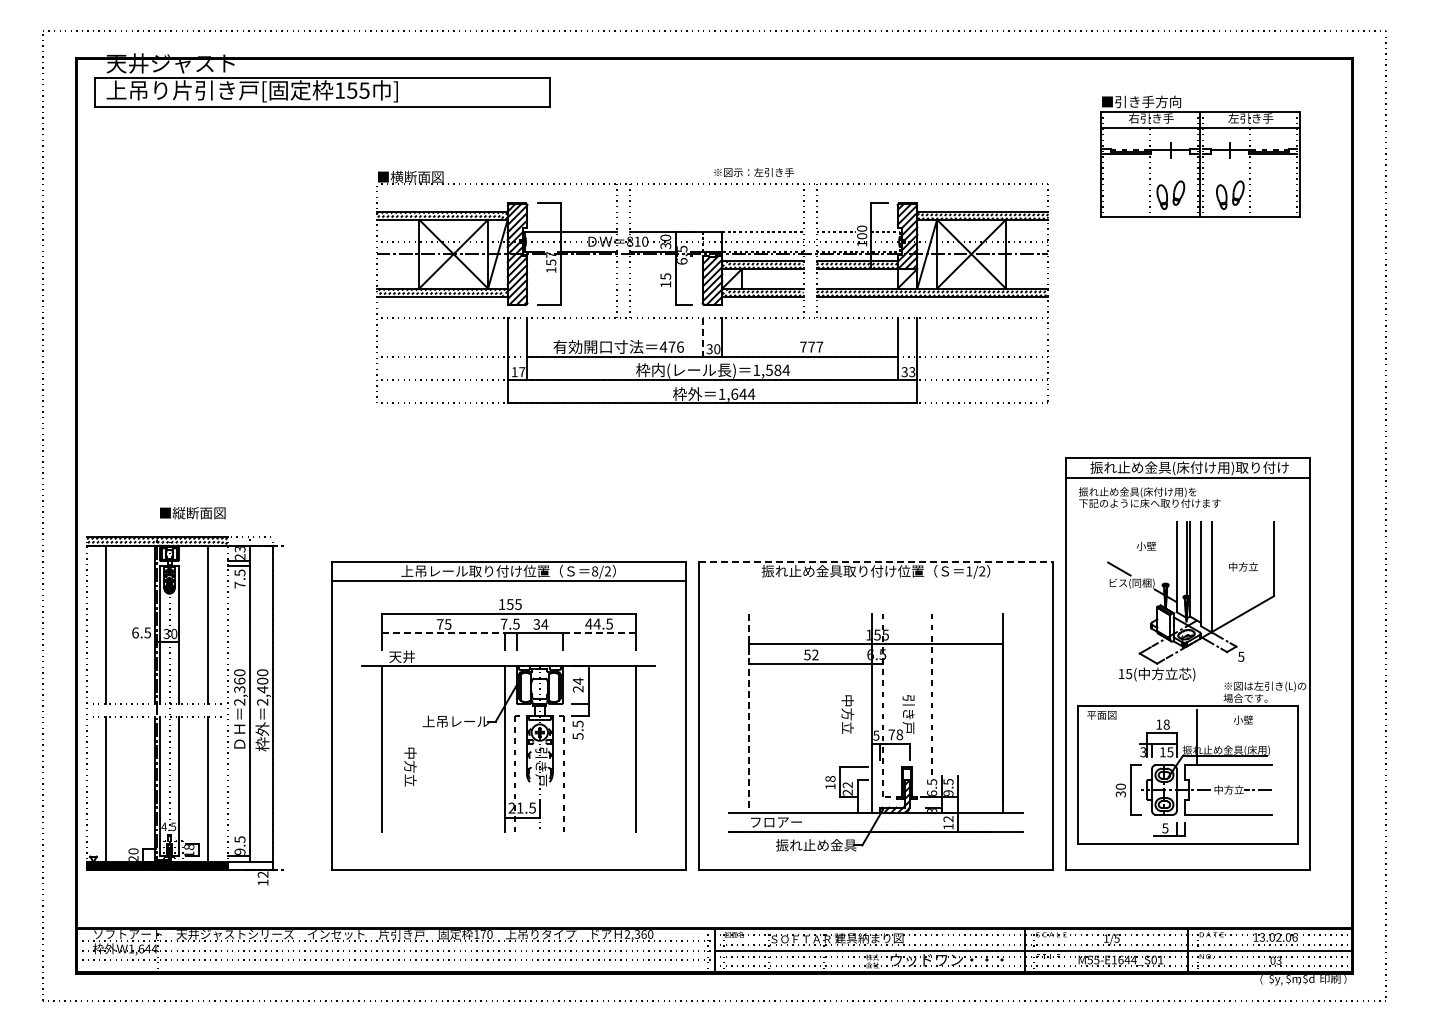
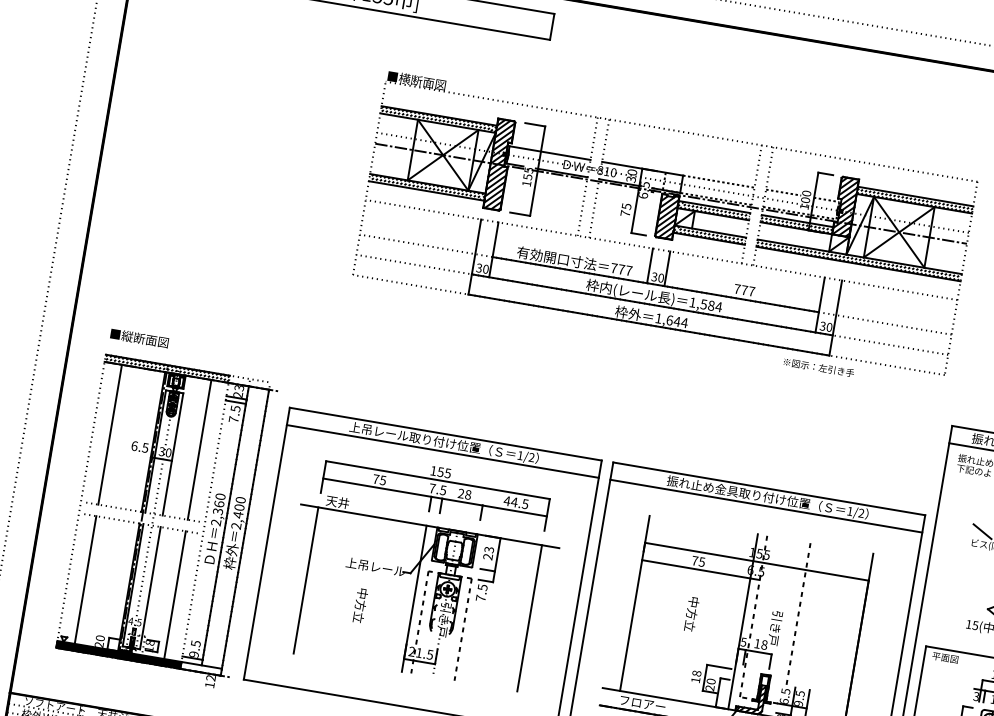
text: (753, 172) -> (818, 367), moved
text: (551, 255) -> (529, 170), 157 -> 155
text: (665, 284) -> (625, 213), 15 -> 75
line: (702, 337) -> (649, 265), dashed -> solid
text: (671, 346) -> (621, 268), 476 -> 777
text: (518, 372) -> (482, 269), 17 -> 30
text: (912, 372) -> (829, 327), 33 -> 30
text: (192, 513) -> (139, 338), moved
line: (876, 561) -> (769, 488), dashed -> solid
text: (595, 571) -> (520, 455), 8/2 -> 1/2
line: (875, 581) -> (765, 506), added
text: (540, 624) -> (464, 494), 34 -> 28
line: (443, 633) -> (377, 487), dashed -> solid
line: (599, 633) -> (515, 510), dashed -> solid
text: (811, 654) -> (698, 561), 52 -> 75
text: (577, 680) -> (488, 549), 24 -> 23
part: (182, 704) -> (165, 516), moved
line: (748, 713) -> (634, 603), dashed -> solid
text: (847, 714) -> (691, 614), moved
text: (891, 734) -> (757, 643), 78 -> 18
text: (577, 736) -> (480, 598), 5.5 -> 7.5
text: (410, 766) -> (360, 605), moved
text: (847, 785) -> (710, 681), 22 -> 20

